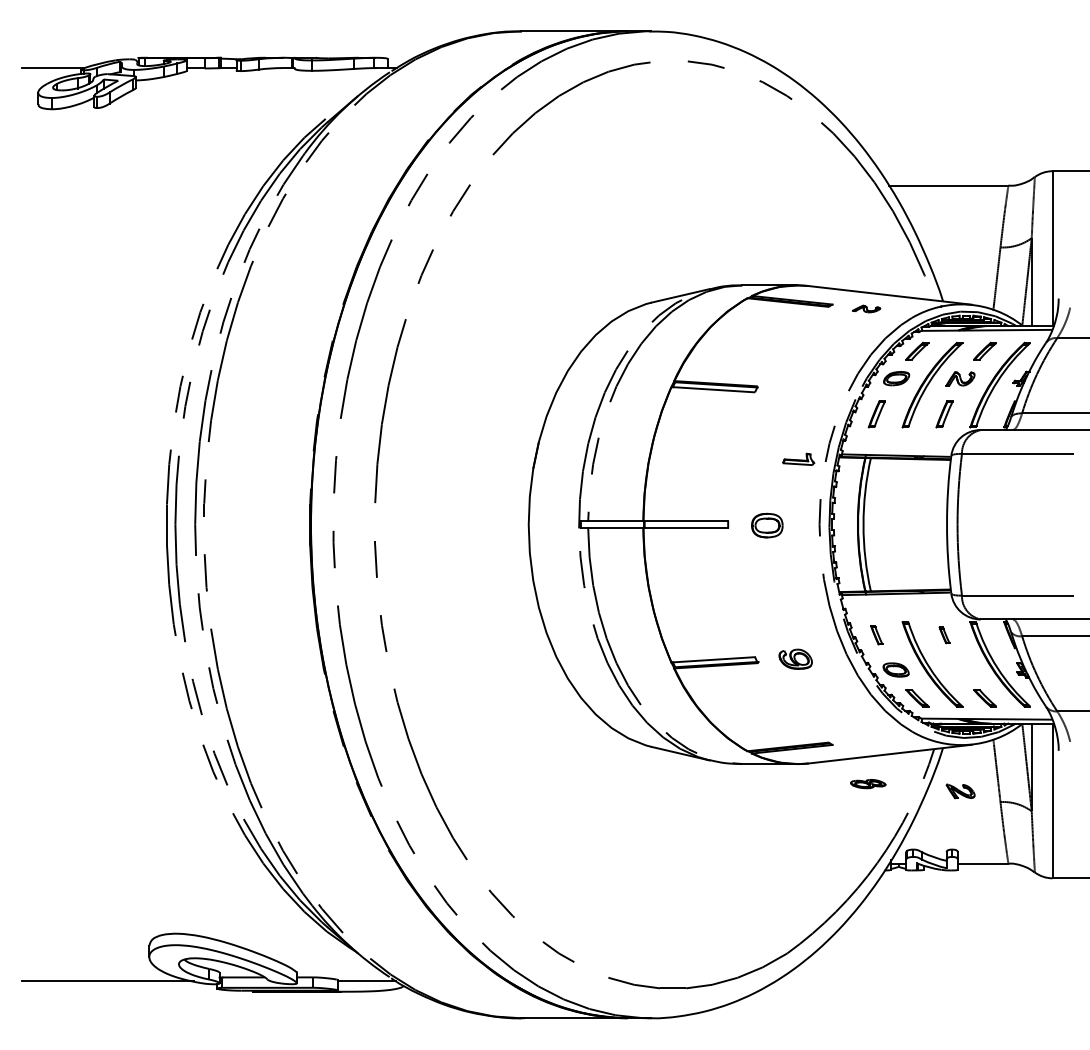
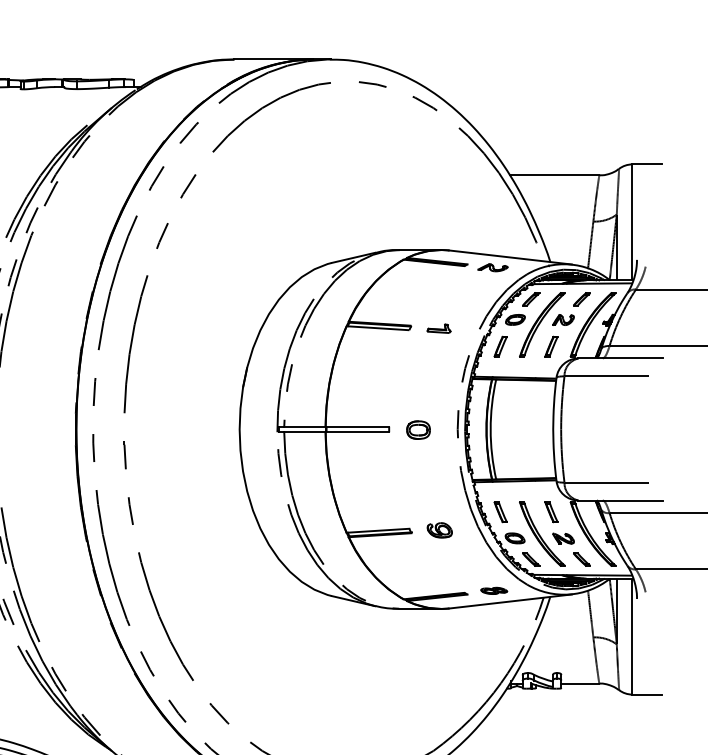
part: (866, 308) -> (492, 267), size x1.43
part: (798, 458) -> (438, 328), moved
part: (876, 635) -> (500, 512), size x1.43
part: (944, 635) -> (551, 512), size x1.67
part: (868, 784) -> (494, 591), moved
part: (960, 791) -> (563, 538), moved

